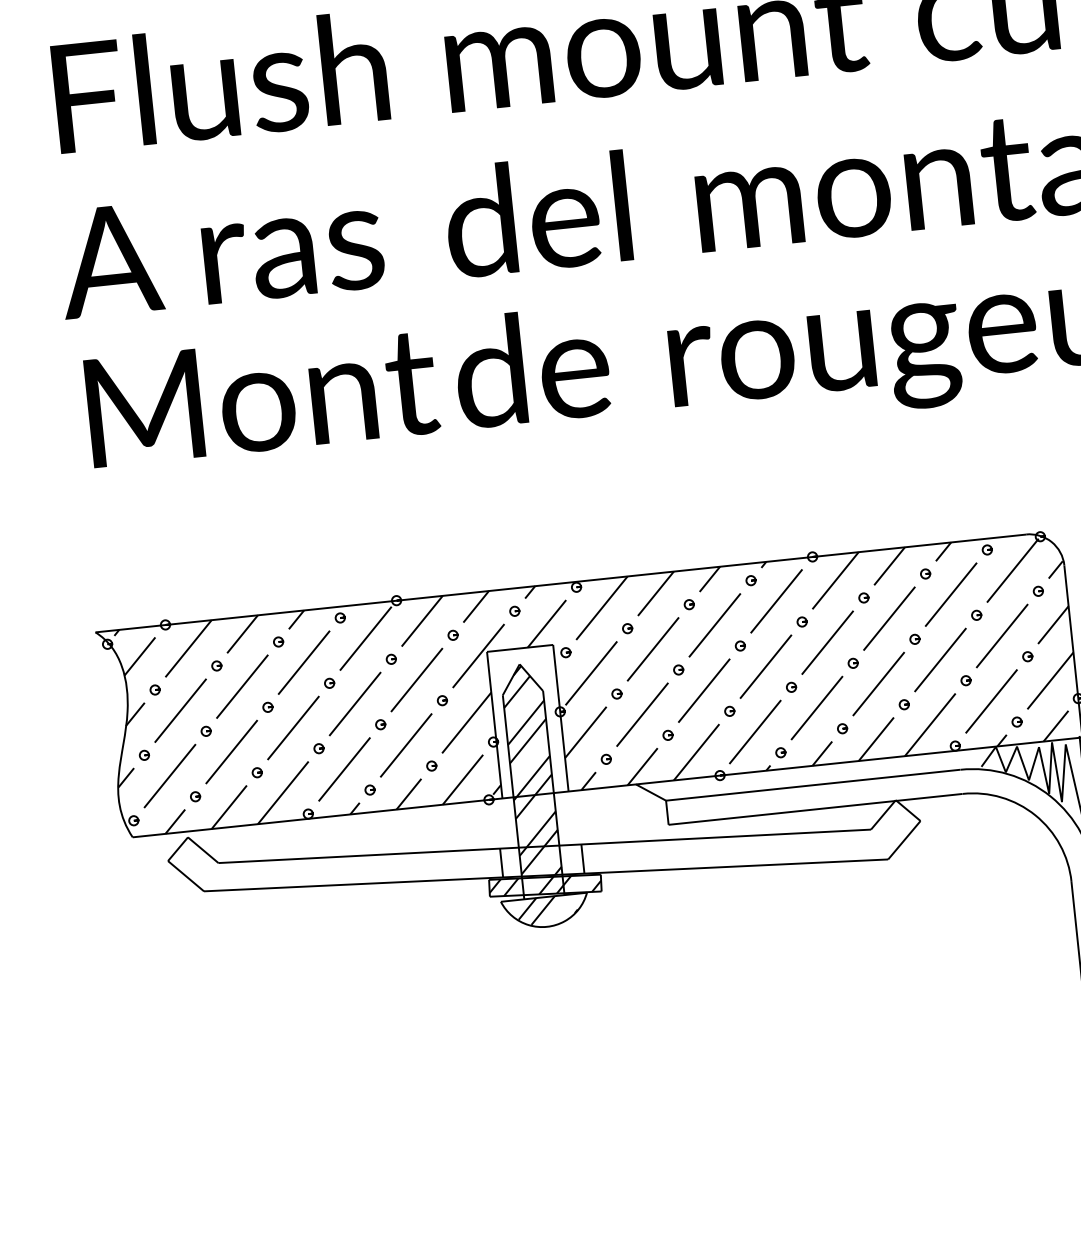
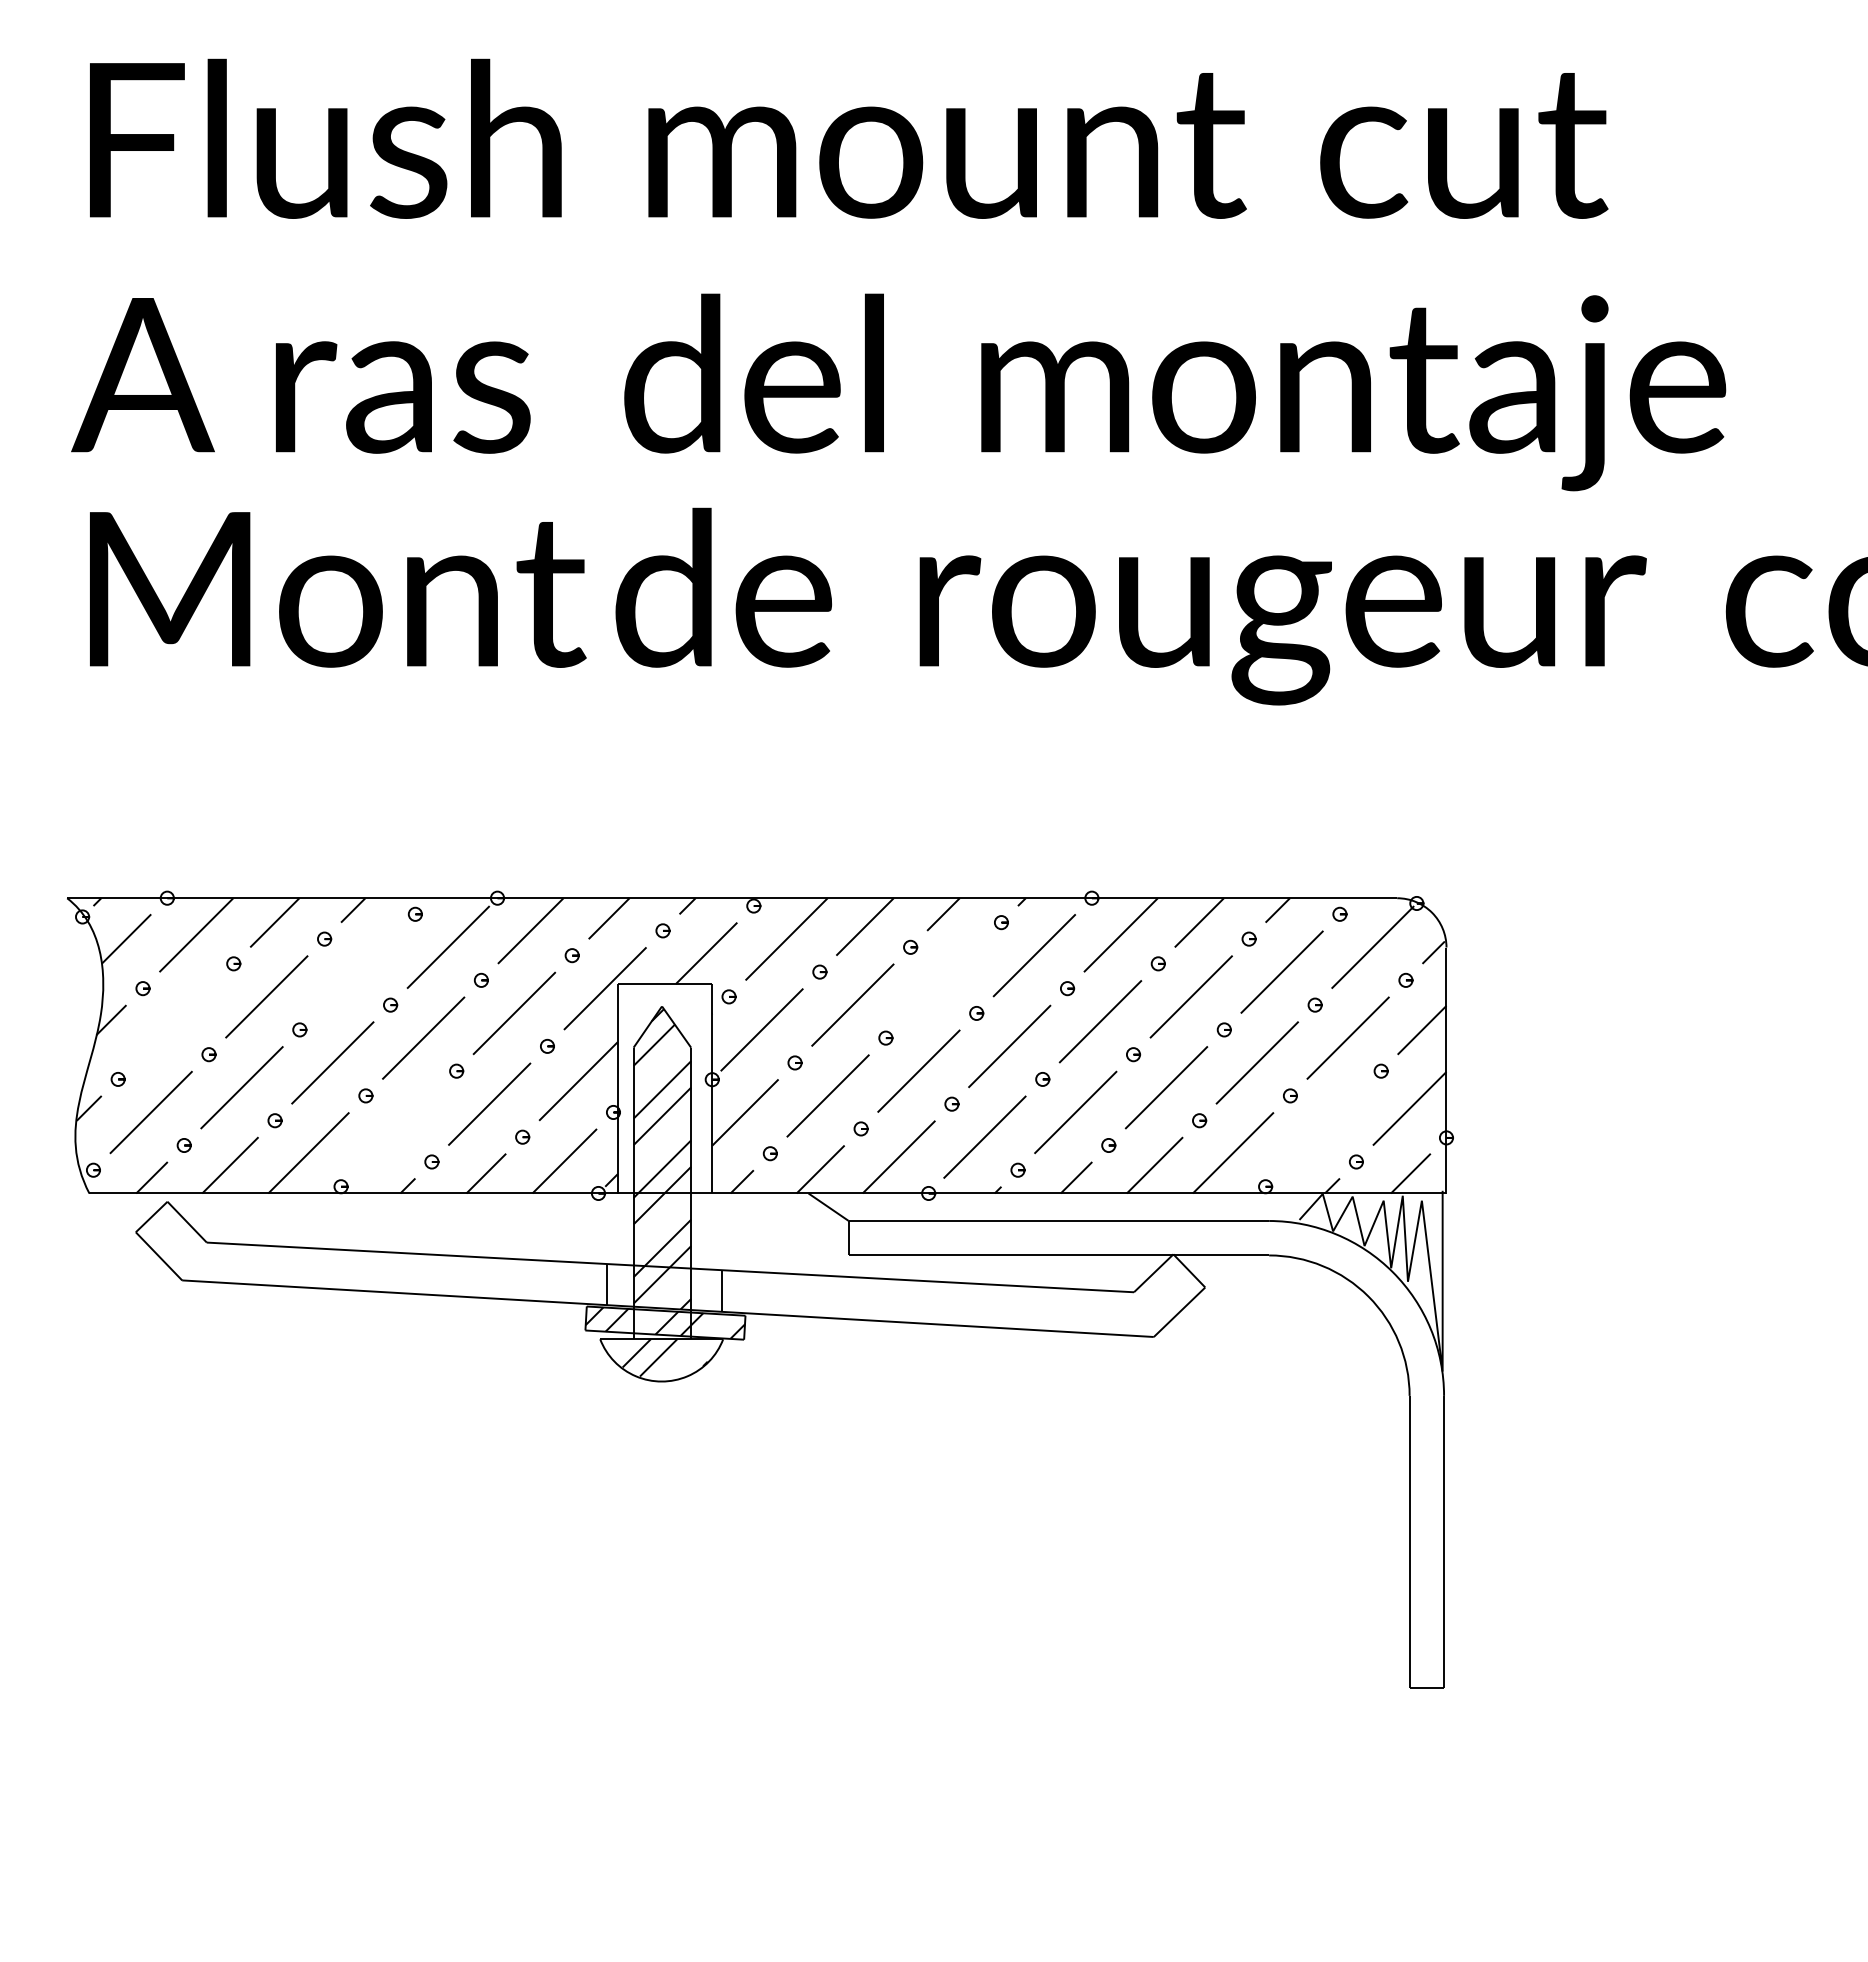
line: (714, 624) -> (943, 979), removed
line: (303, 662) -> (357, 971), removed
line: (991, 701) -> (1323, 1128), removed
line: (180, 710) -> (175, 1021), removed
line: (344, 769) -> (398, 1128), removed

